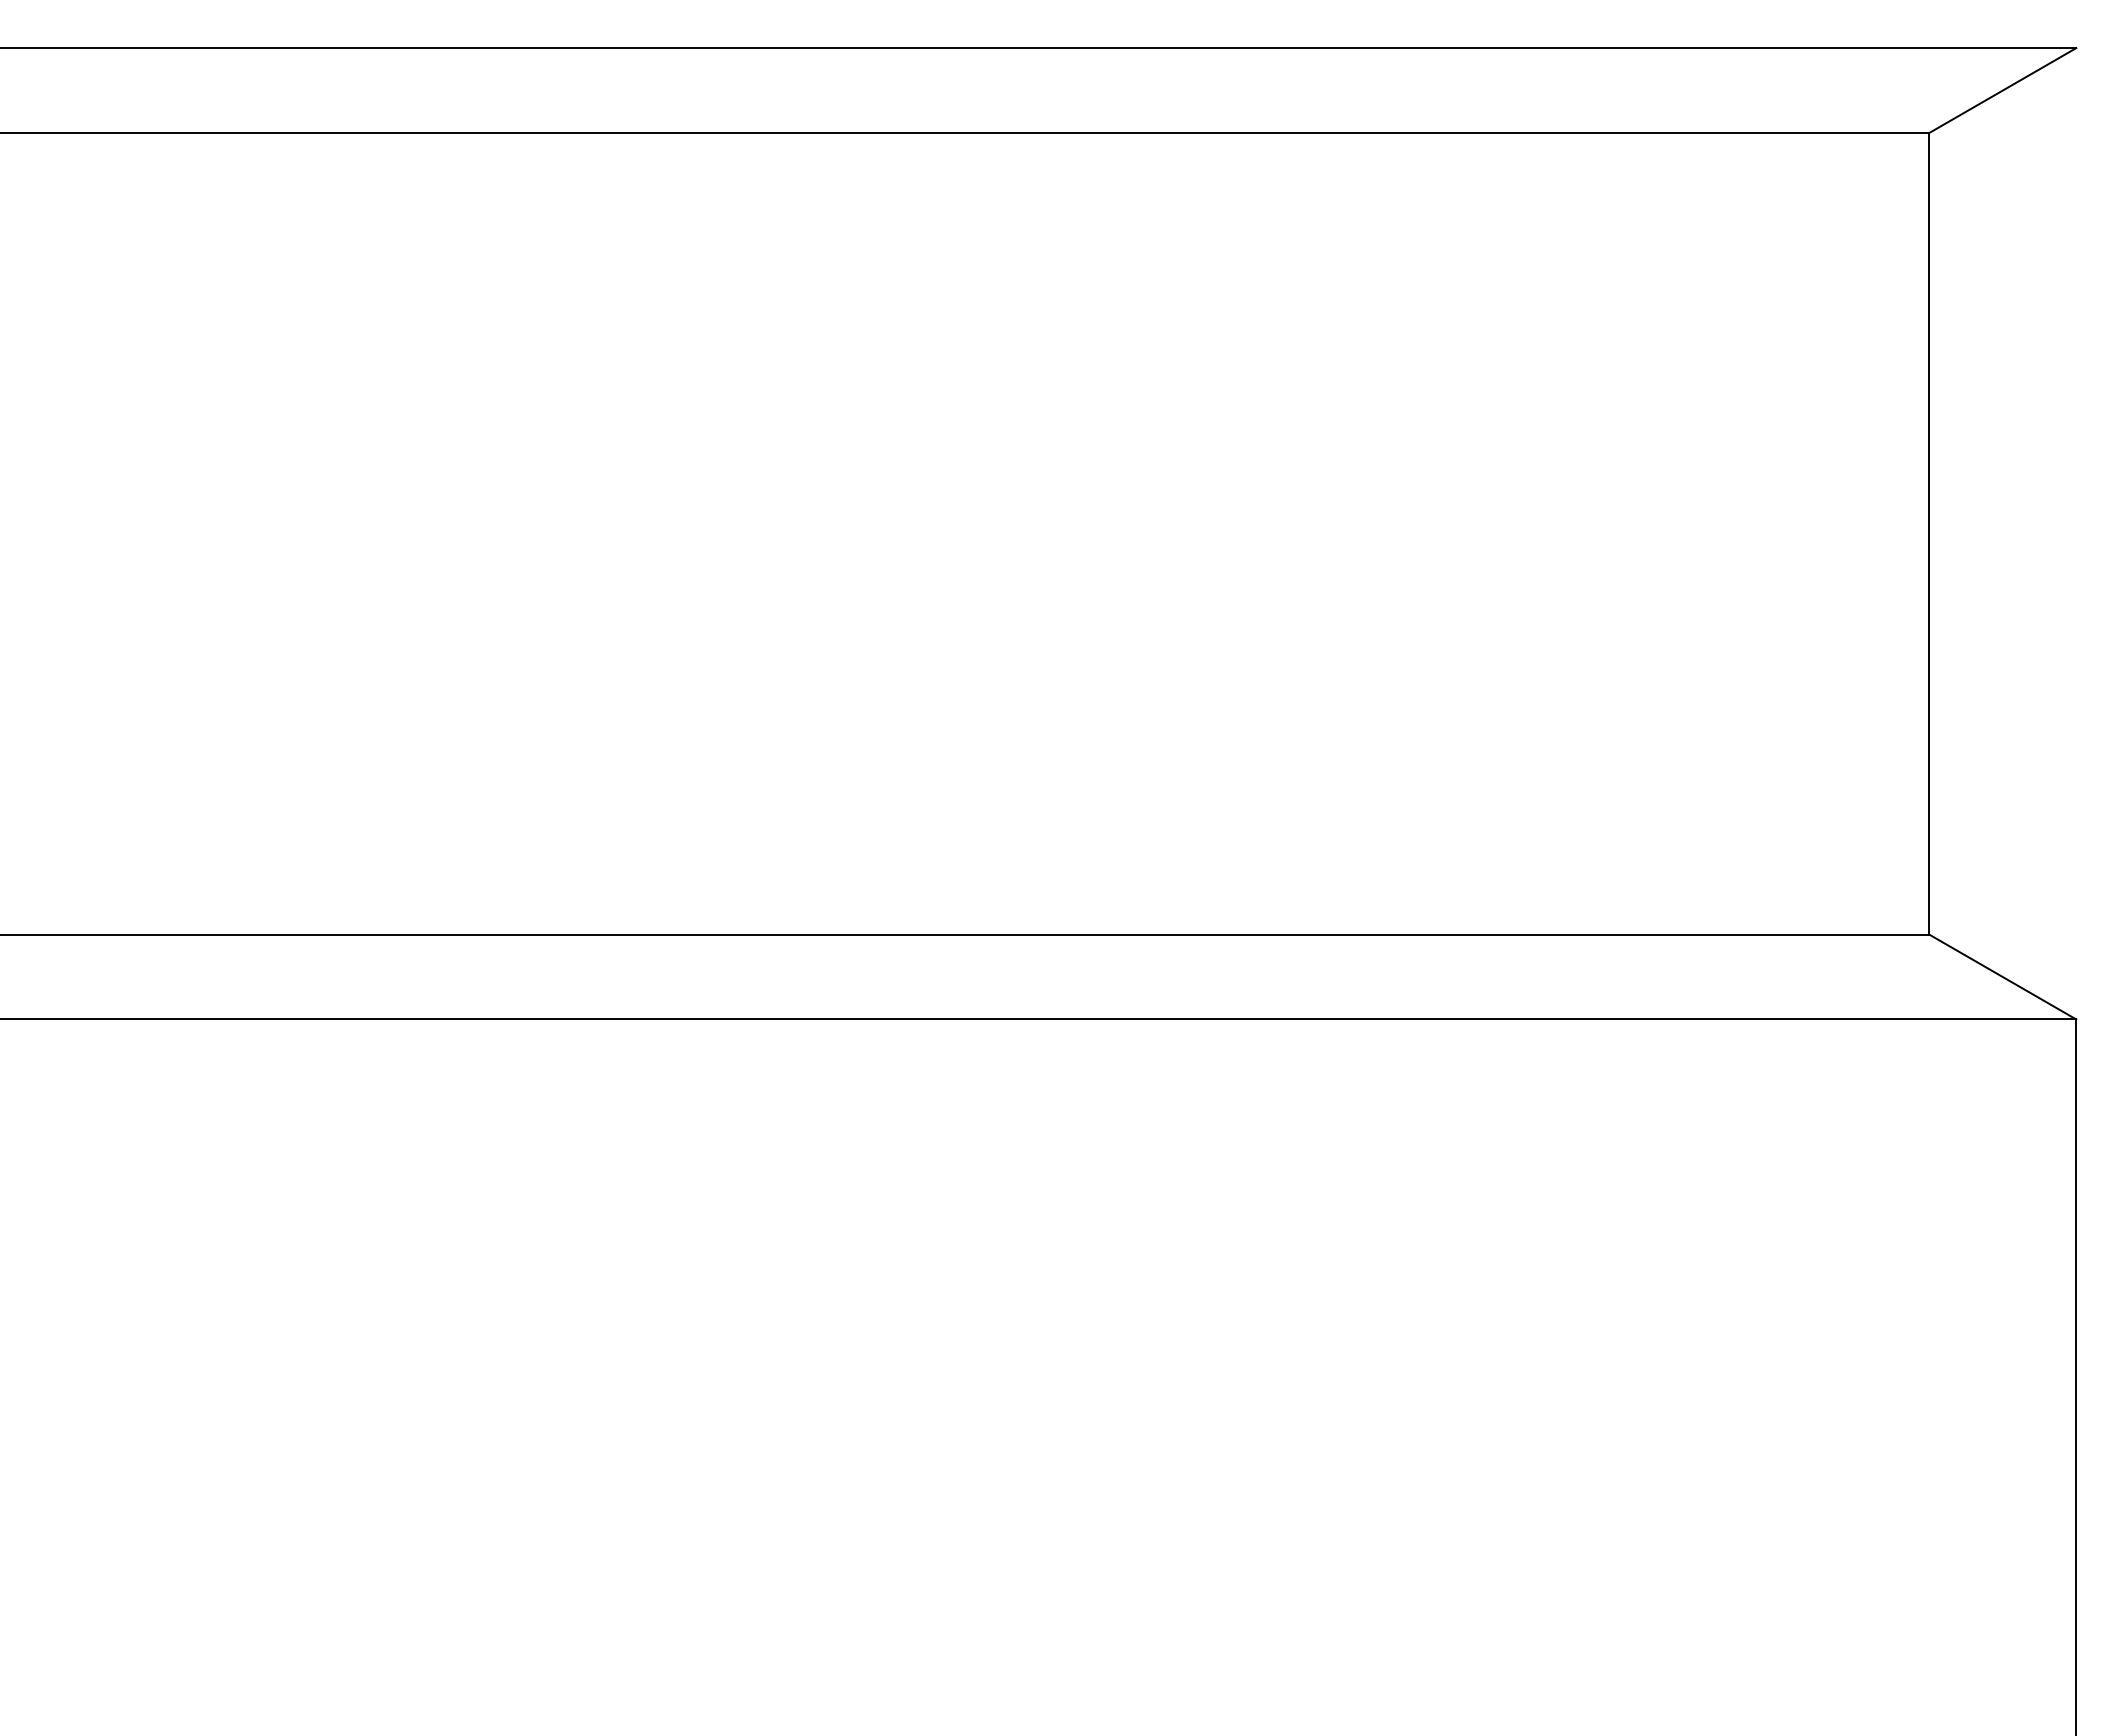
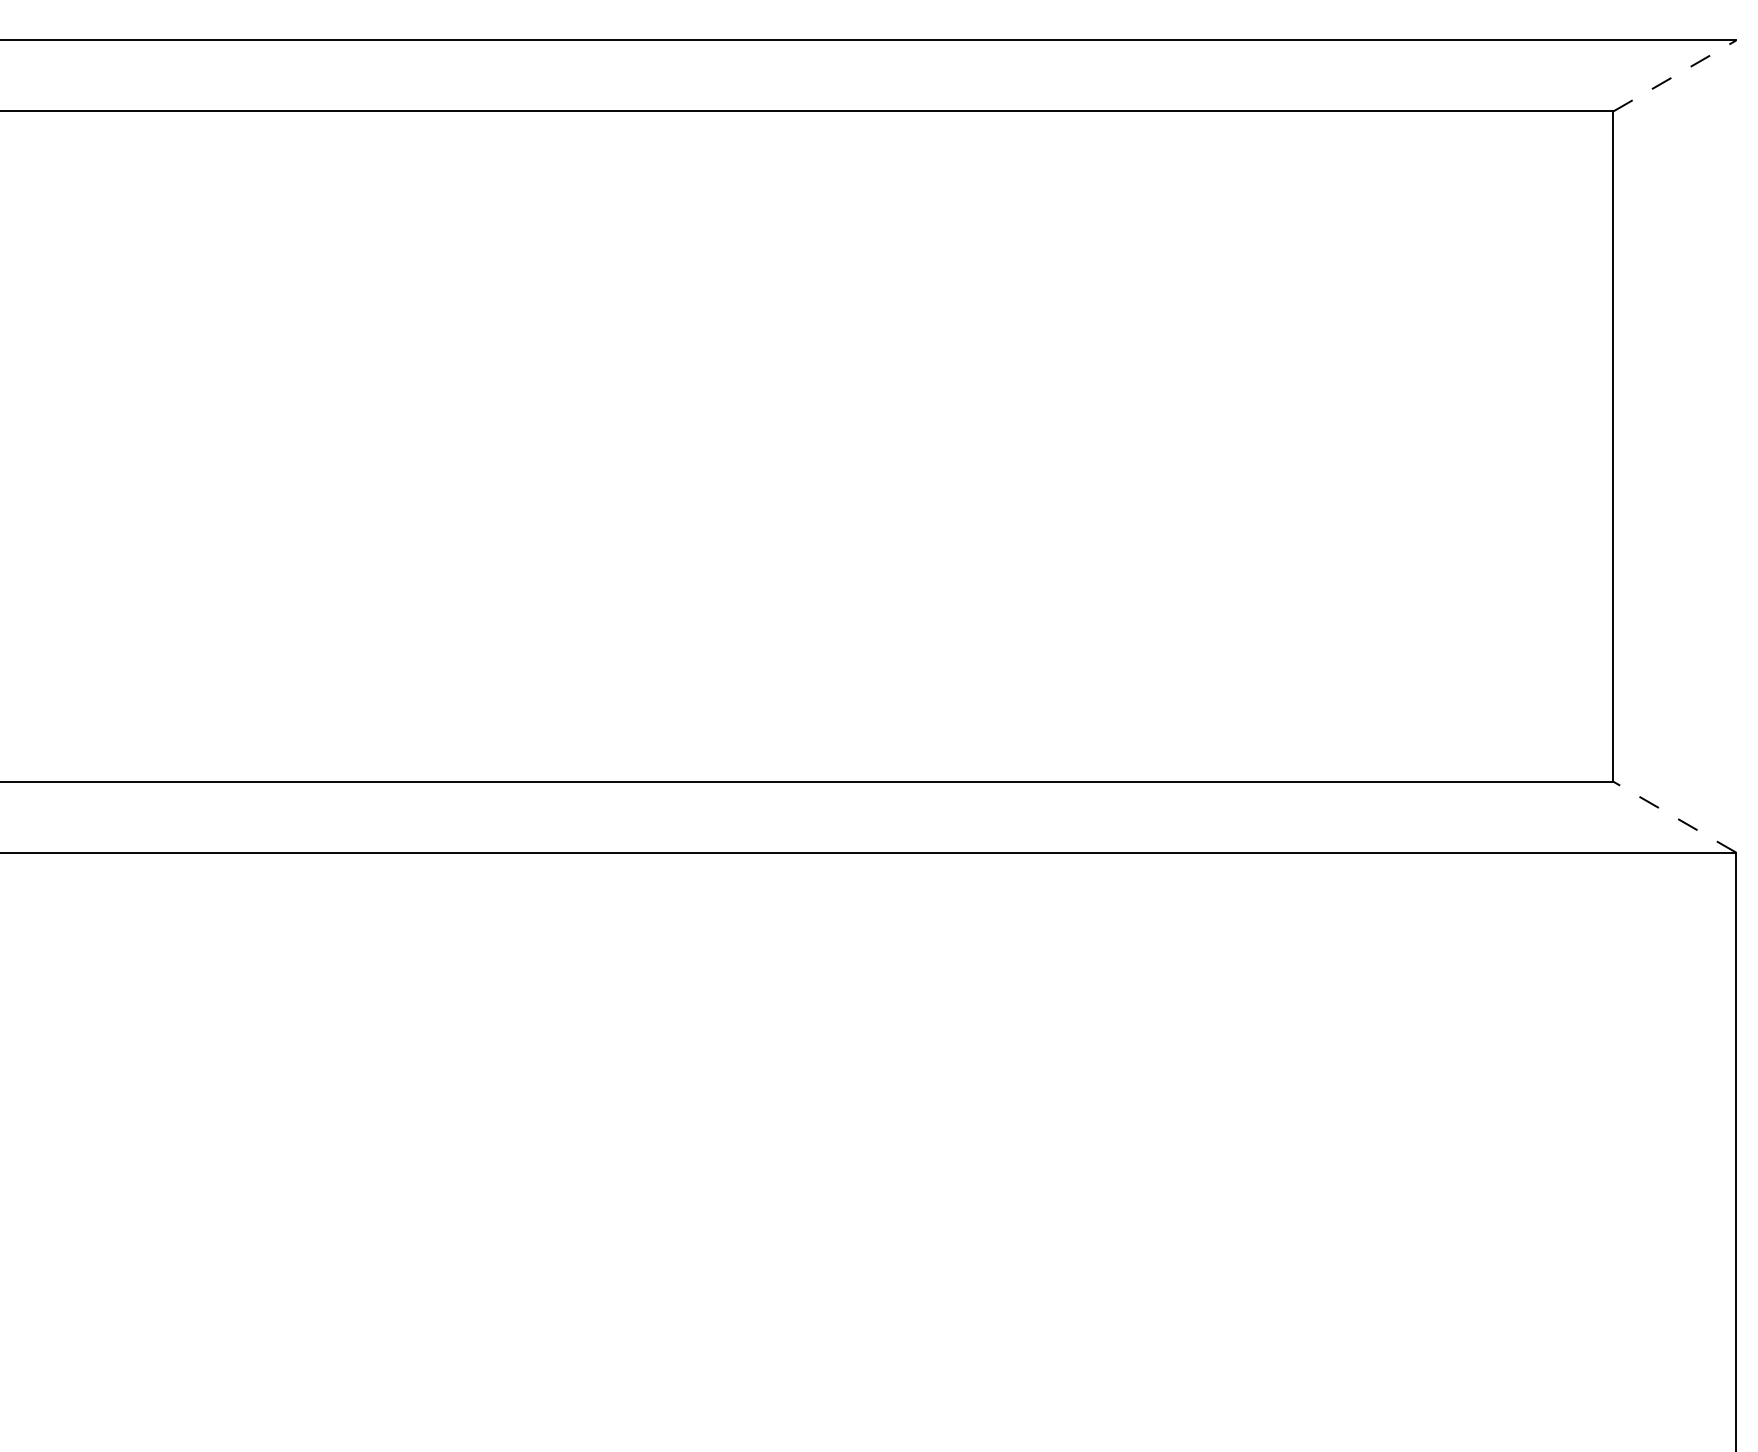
line: (2002, 90) -> (1674, 75), solid -> dashed
line: (2002, 977) -> (1674, 817), solid -> dashed

